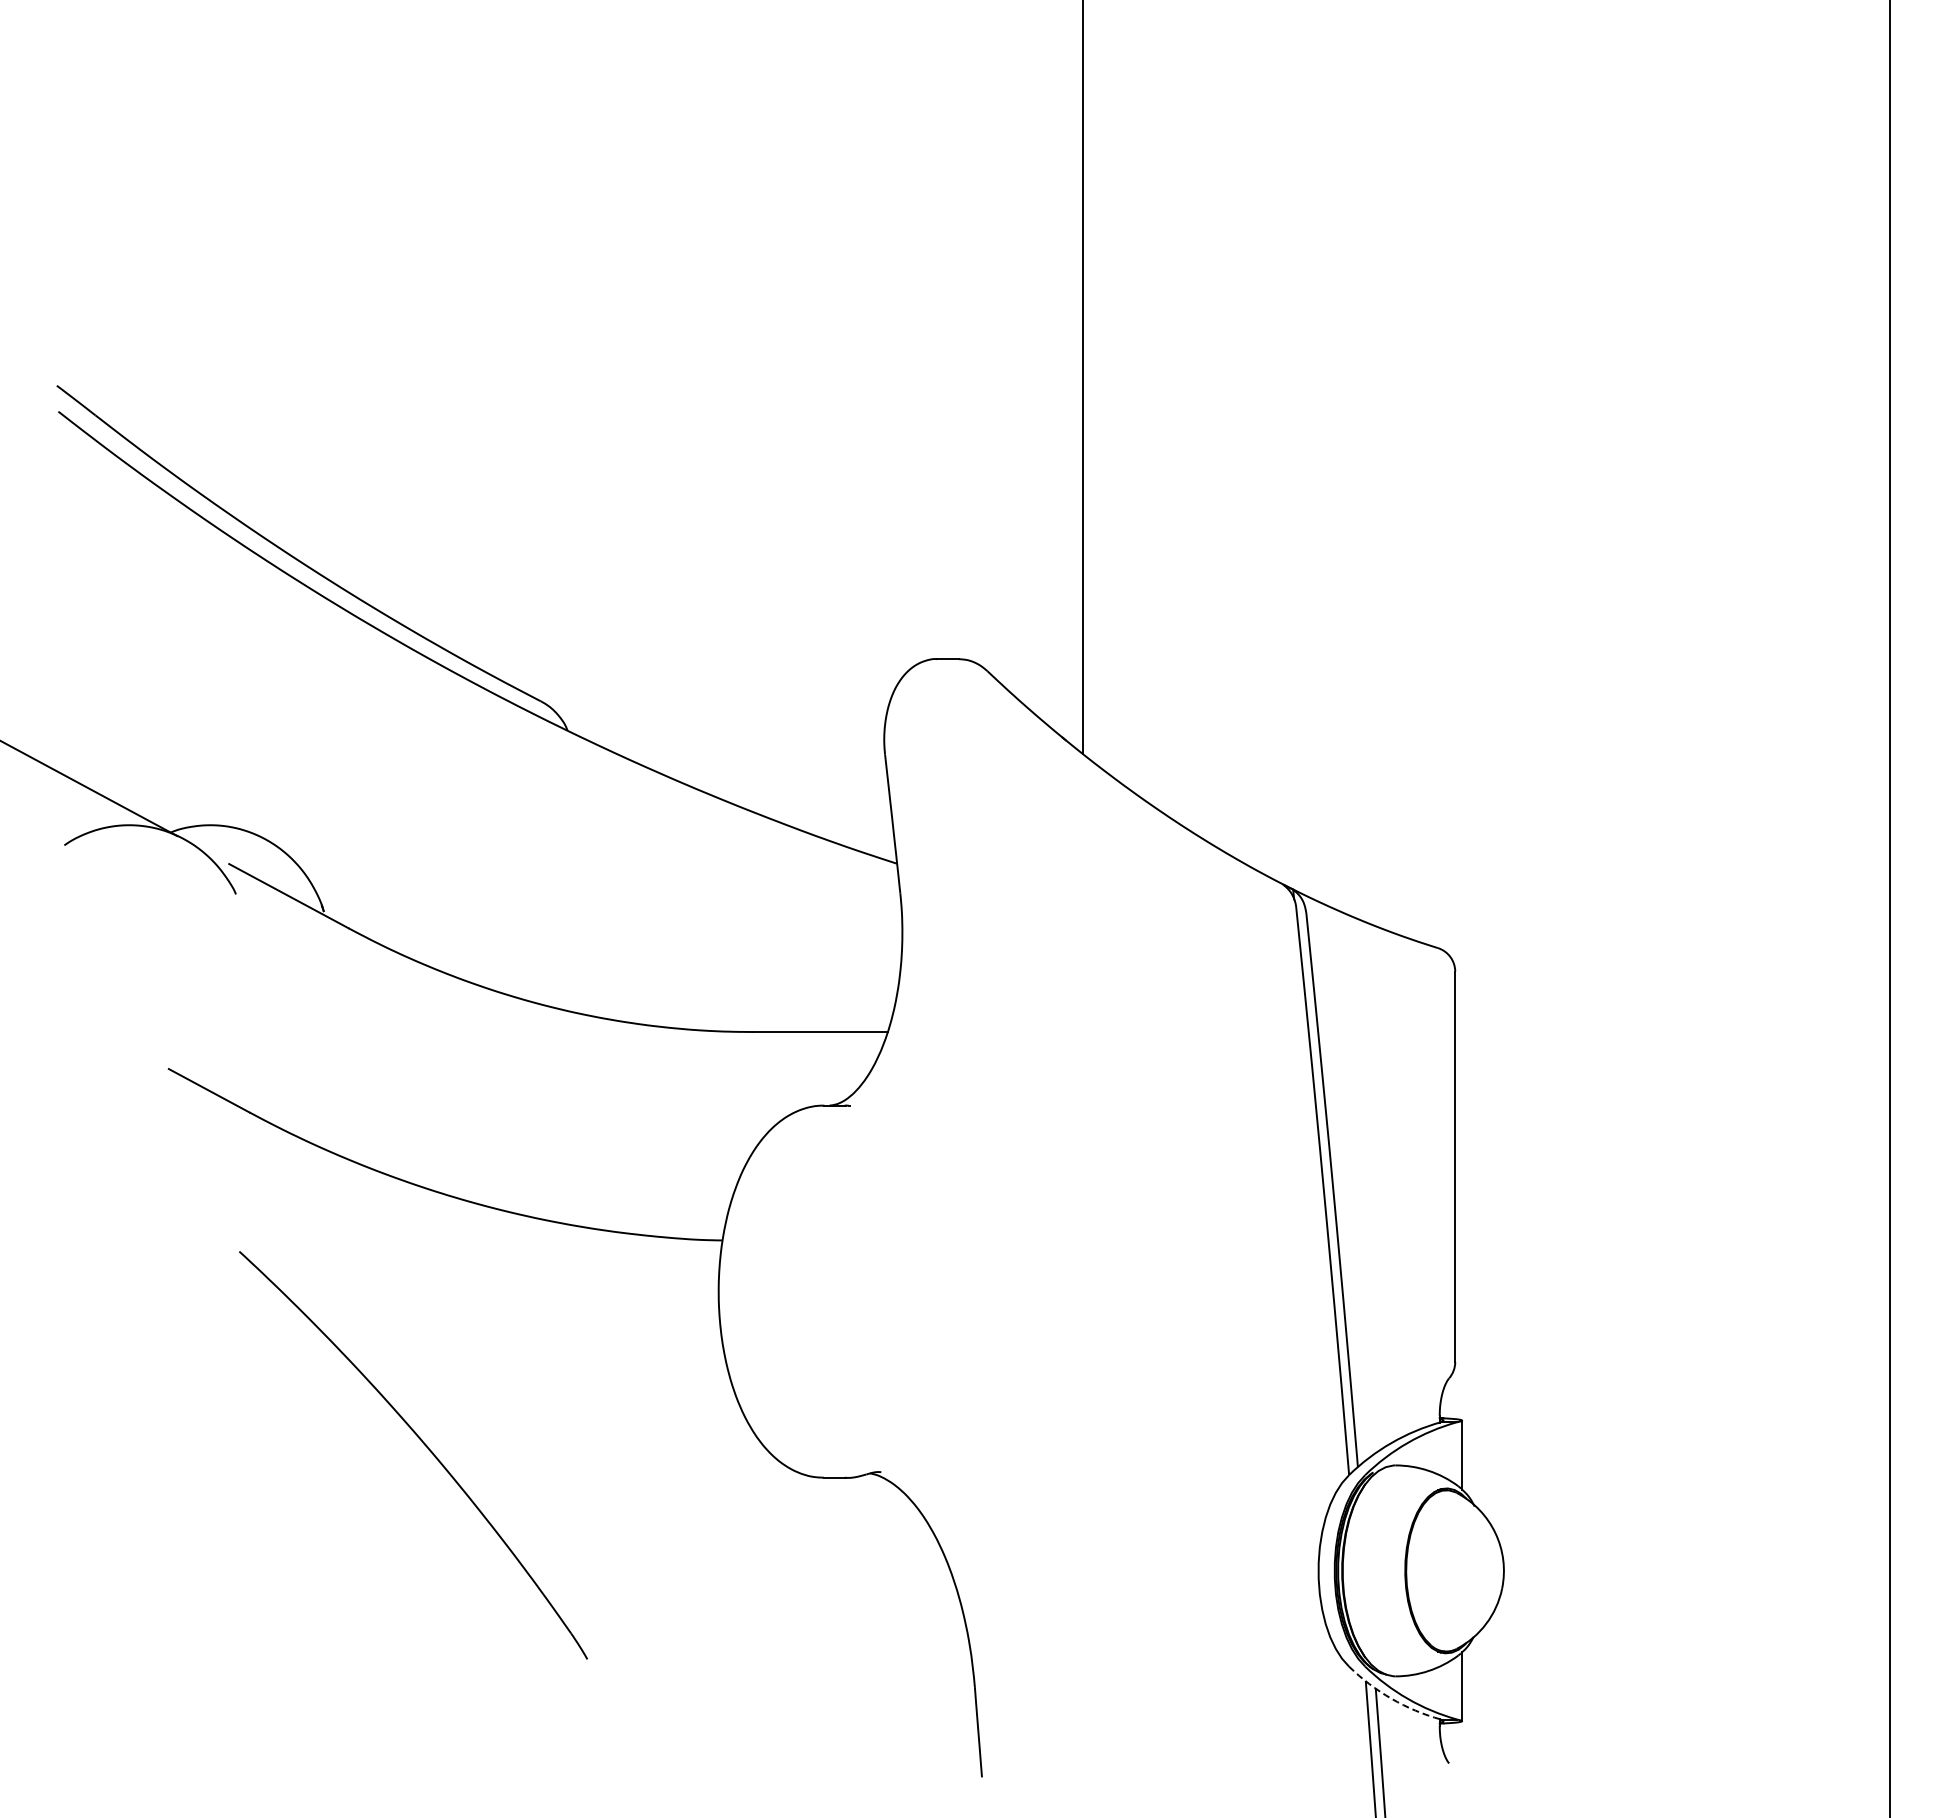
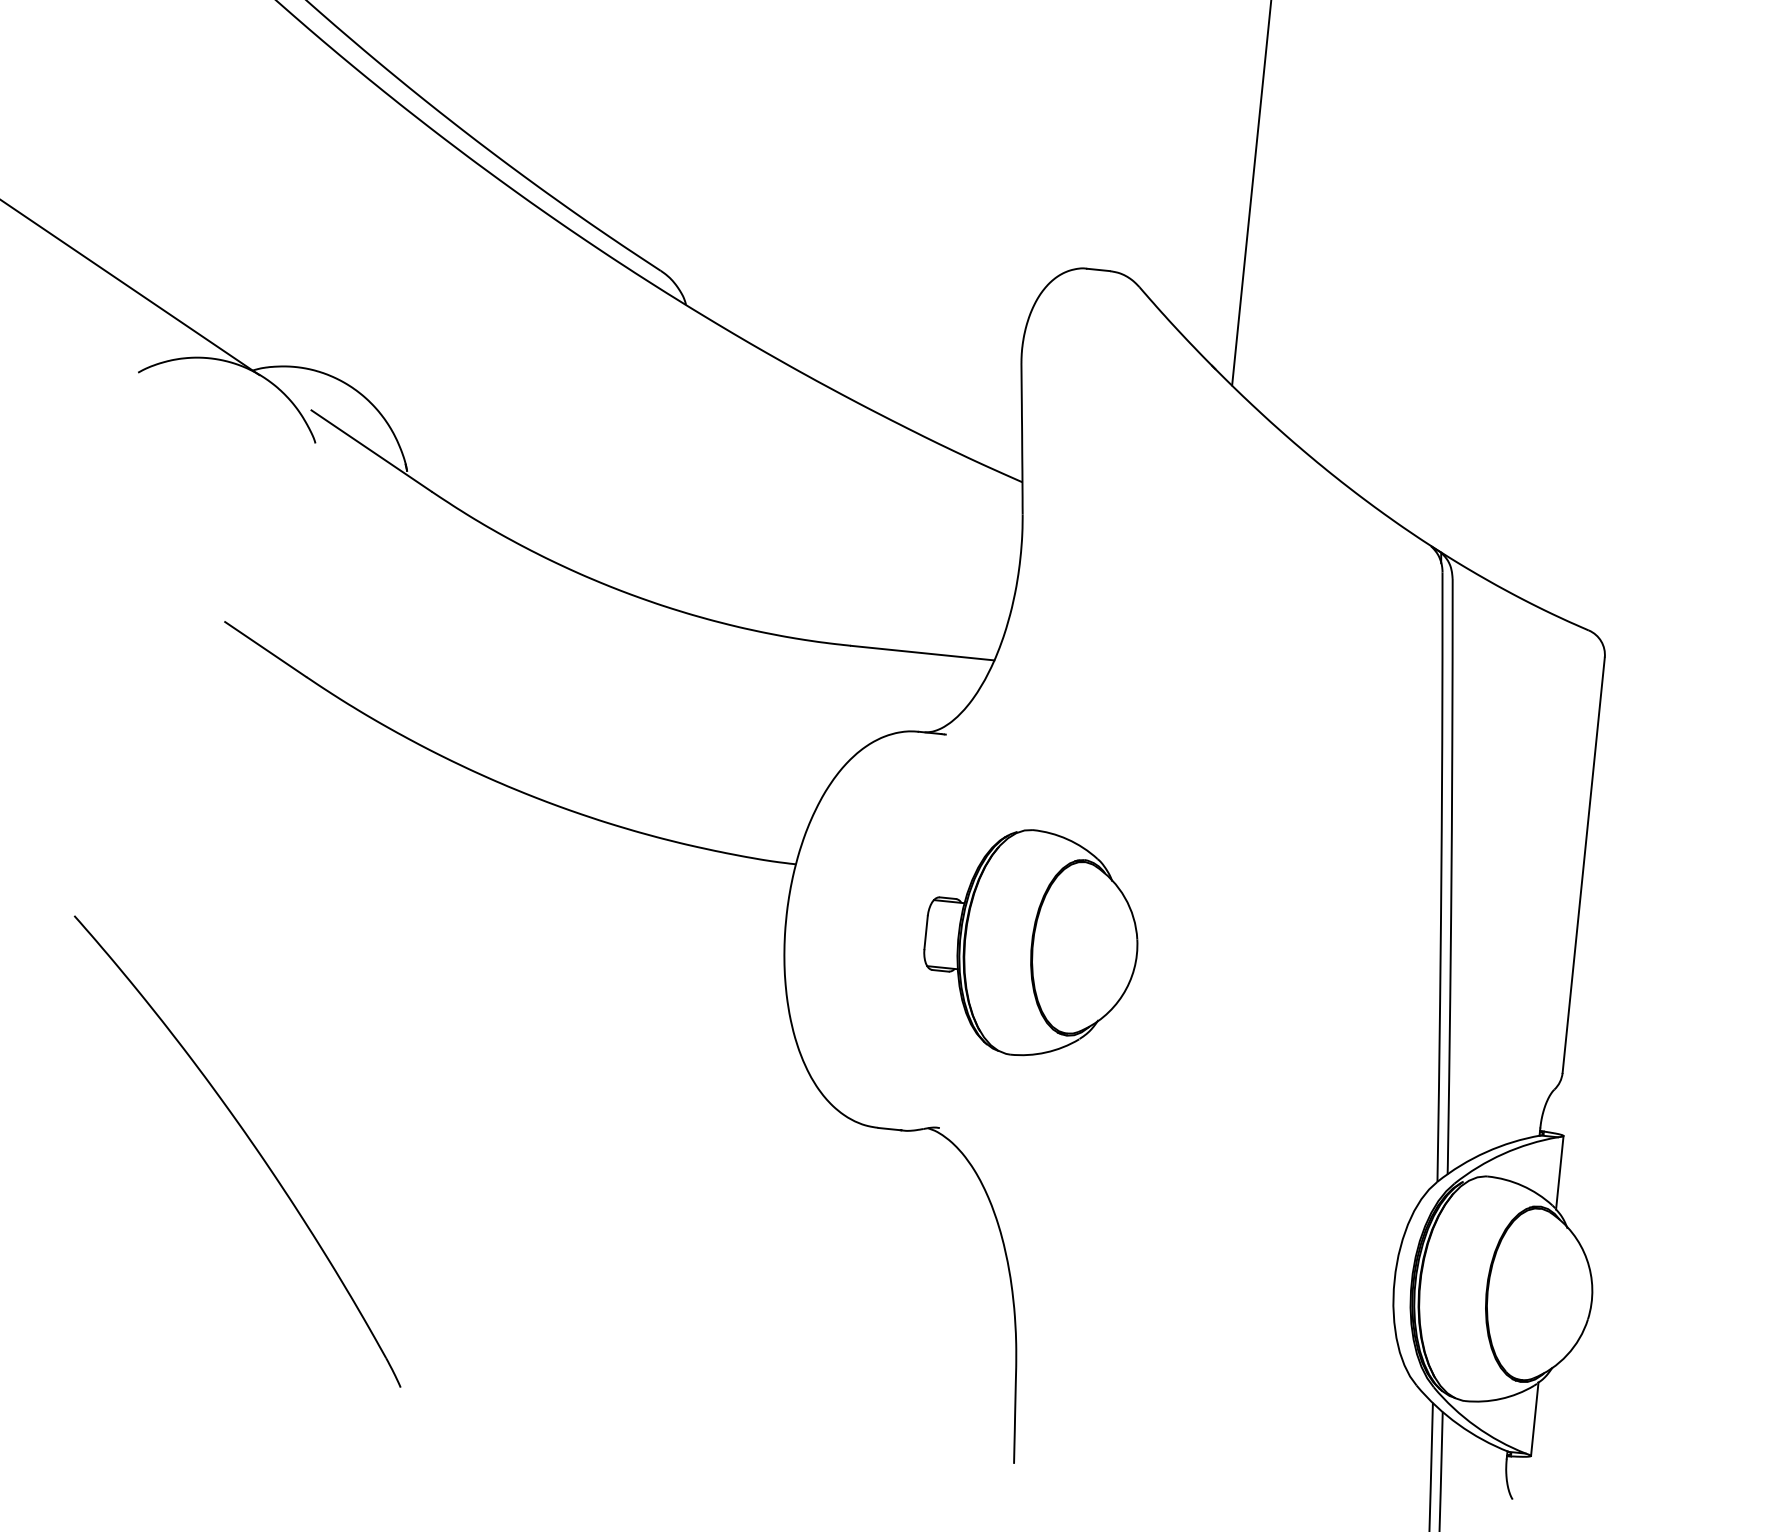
part: (948, 1291) -> (1030, 943), added
part: (423, 1444) -> (249, 1141), moved
arc: (1391, 1698) -> (1458, 1424), dashed -> solid

